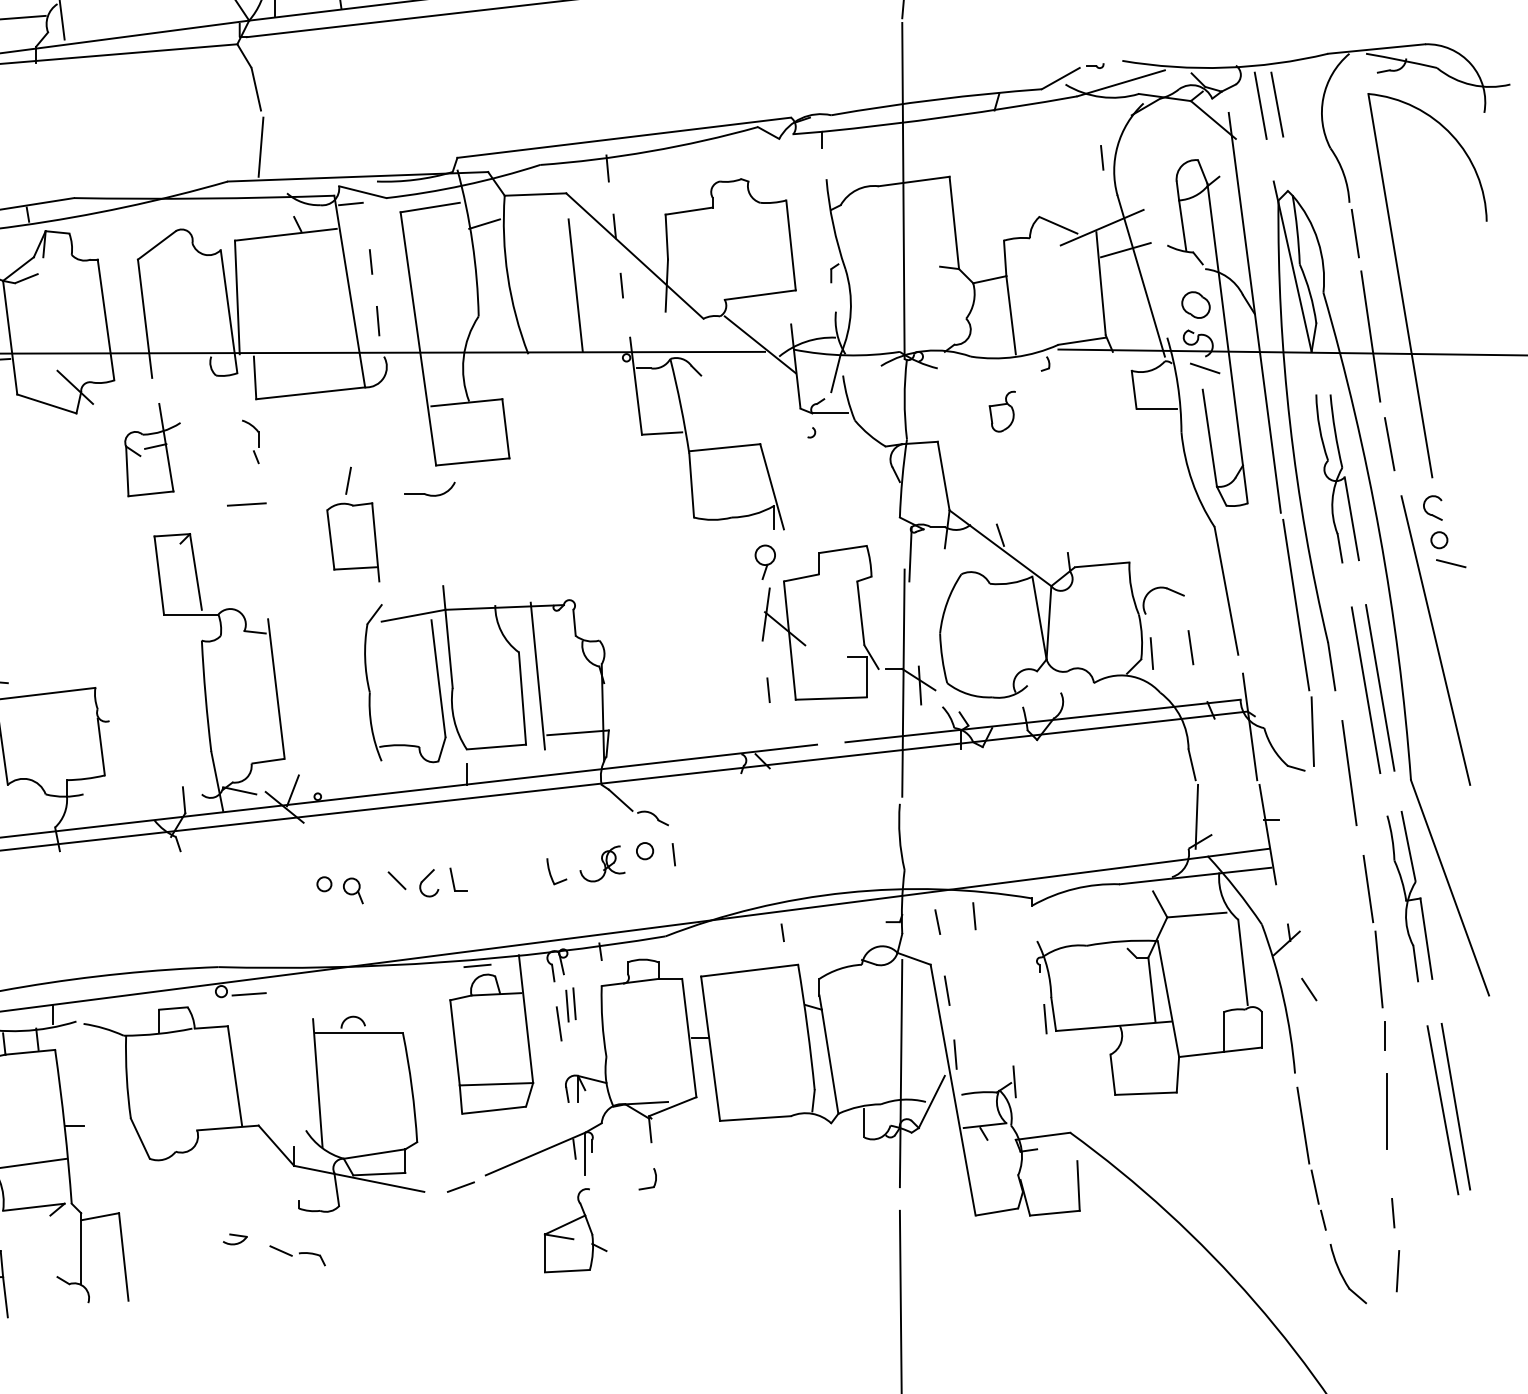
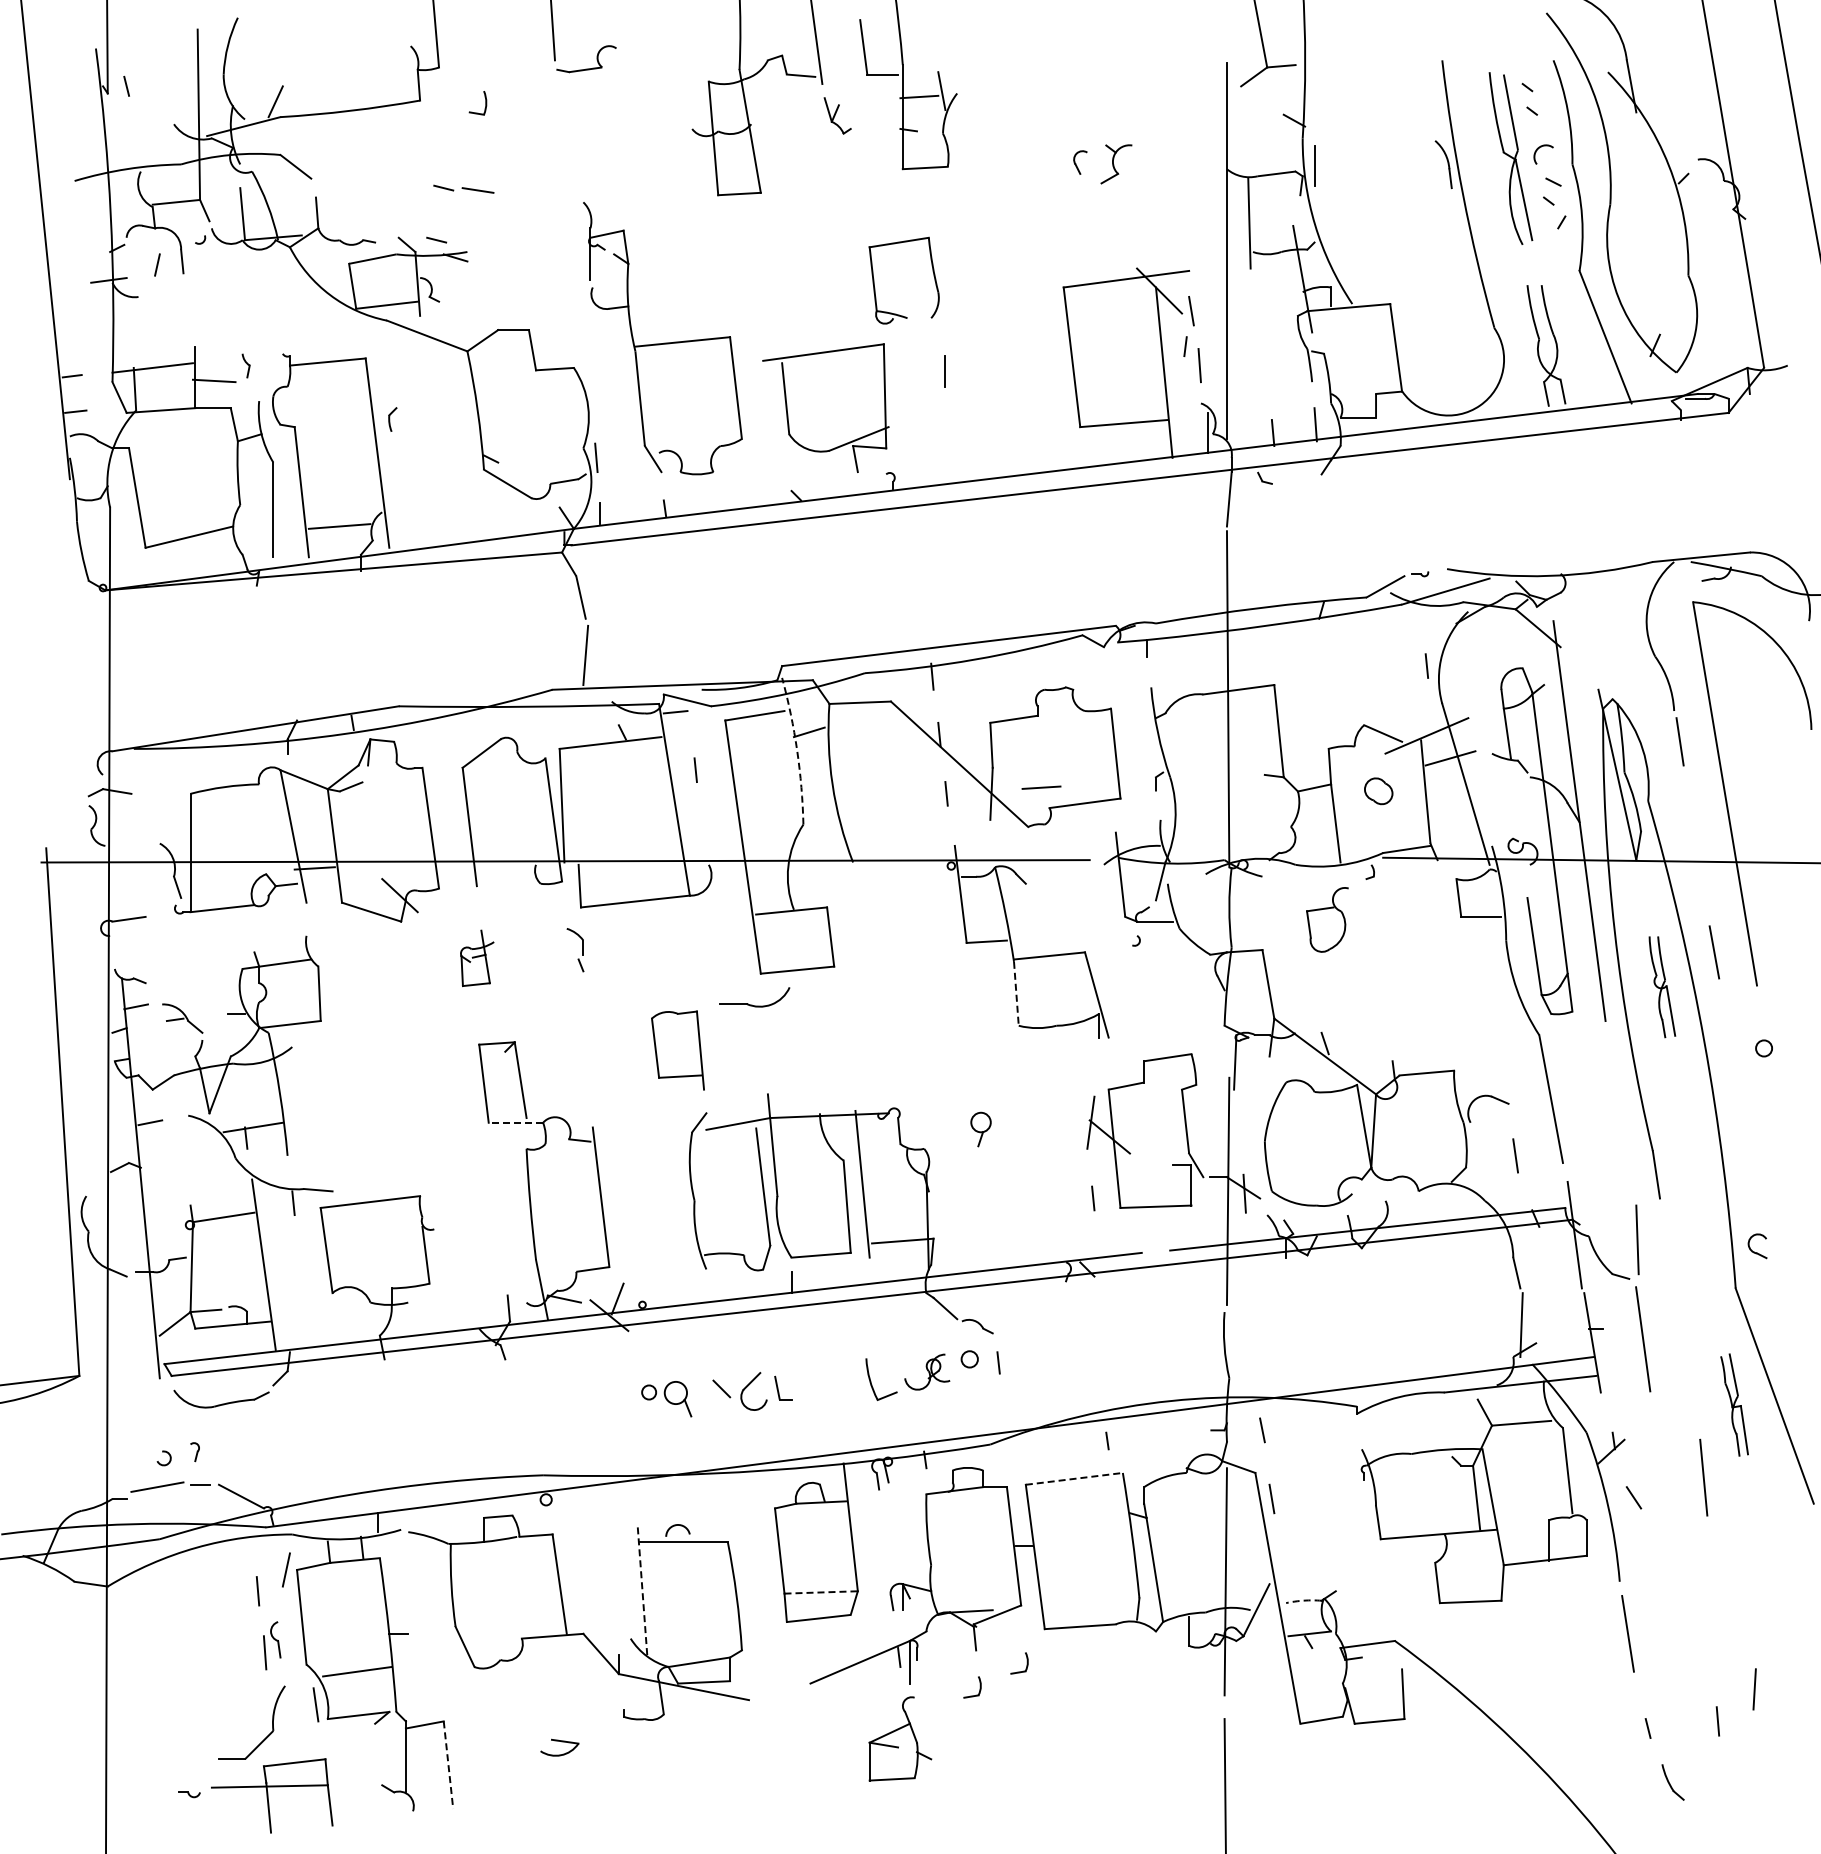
line: (1276, 104) -> (1601, 612), removed
line: (1260, 105) -> (1585, 613), removed
arc: (472, 242) -> (797, 750), solid -> dashed
line: (575, 285) -> (900, 793), removed
part: (1195, 305) -> (1378, 791), moved
line: (377, 321) -> (702, 829), removed
line: (1370, 336) -> (1695, 844), removed
line: (759, 344) -> (1084, 852), removed
line: (1204, 368) -> (1529, 876), removed
part: (1001, 411) -> (1326, 919), size x1.6
part: (152, 450) -> (477, 958), size x0.6
part: (1337, 478) -> (1662, 986), size x0.6
line: (348, 480) -> (673, 988), removed
line: (691, 486) -> (1016, 994), solid -> dashed
part: (429, 489) -> (754, 997), size x1.4
line: (246, 504) -> (1041, 787), moved
part: (1432, 508) -> (1757, 1246), moved
part: (764, 562) -> (980, 1129), moved
line: (1450, 563) -> (1775, 1071), removed
line: (1295, 605) -> (1620, 1113), removed
line: (190, 614) -> (515, 1122), solid -> dashed
line: (1435, 640) -> (1760, 1148), removed
line: (1151, 653) -> (1476, 1161), removed
line: (1379, 687) -> (1704, 1195), removed
line: (1365, 690) -> (1690, 1198), removed
line: (1349, 773) -> (1643, 1339), moved
part: (556, 871) -> (881, 1379), size x1.6
part: (428, 883) -> (753, 1391), size x1.4
line: (1367, 889) -> (1692, 1397), removed
part: (352, 890) -> (677, 1398), size x1.4
part: (1409, 896) -> (1734, 1404), size x0.6
line: (973, 916) -> (1298, 1424), removed
line: (477, 965) -> (802, 1473), removed
line: (749, 970) -> (1074, 1478), solid -> dashed
line: (248, 994) -> (573, 1502), removed
line: (574, 1003) -> (899, 1511), removed
line: (566, 1005) -> (891, 1513), removed
line: (1044, 1019) -> (1369, 1527), removed
line: (558, 1023) -> (883, 1531), removed
line: (1384, 1035) -> (1709, 1543), removed
line: (955, 1054) -> (1280, 1562), removed
line: (1014, 1081) -> (1339, 1589), removed
line: (317, 1083) -> (642, 1591), solid -> dashed
line: (496, 1084) -> (821, 1592), solid -> dashed
arc: (978, 1092) -> (1303, 1600), solid -> dashed
line: (1455, 1106) -> (1780, 1614), removed
line: (1442, 1110) -> (1767, 1618), removed
line: (1386, 1111) -> (1711, 1619), removed
part: (701, 1155) -> (1026, 1663), added
line: (1314, 1186) -> (1639, 1694), removed
line: (460, 1187) -> (785, 1695), removed
part: (234, 1239) -> (559, 1747), size x1.6
part: (297, 1255) -> (622, 1763), removed
line: (123, 1257) -> (448, 1765), solid -> dashed
line: (1397, 1271) -> (1754, 1689), moved
part: (1347, 1274) -> (1672, 1782), size x0.6

